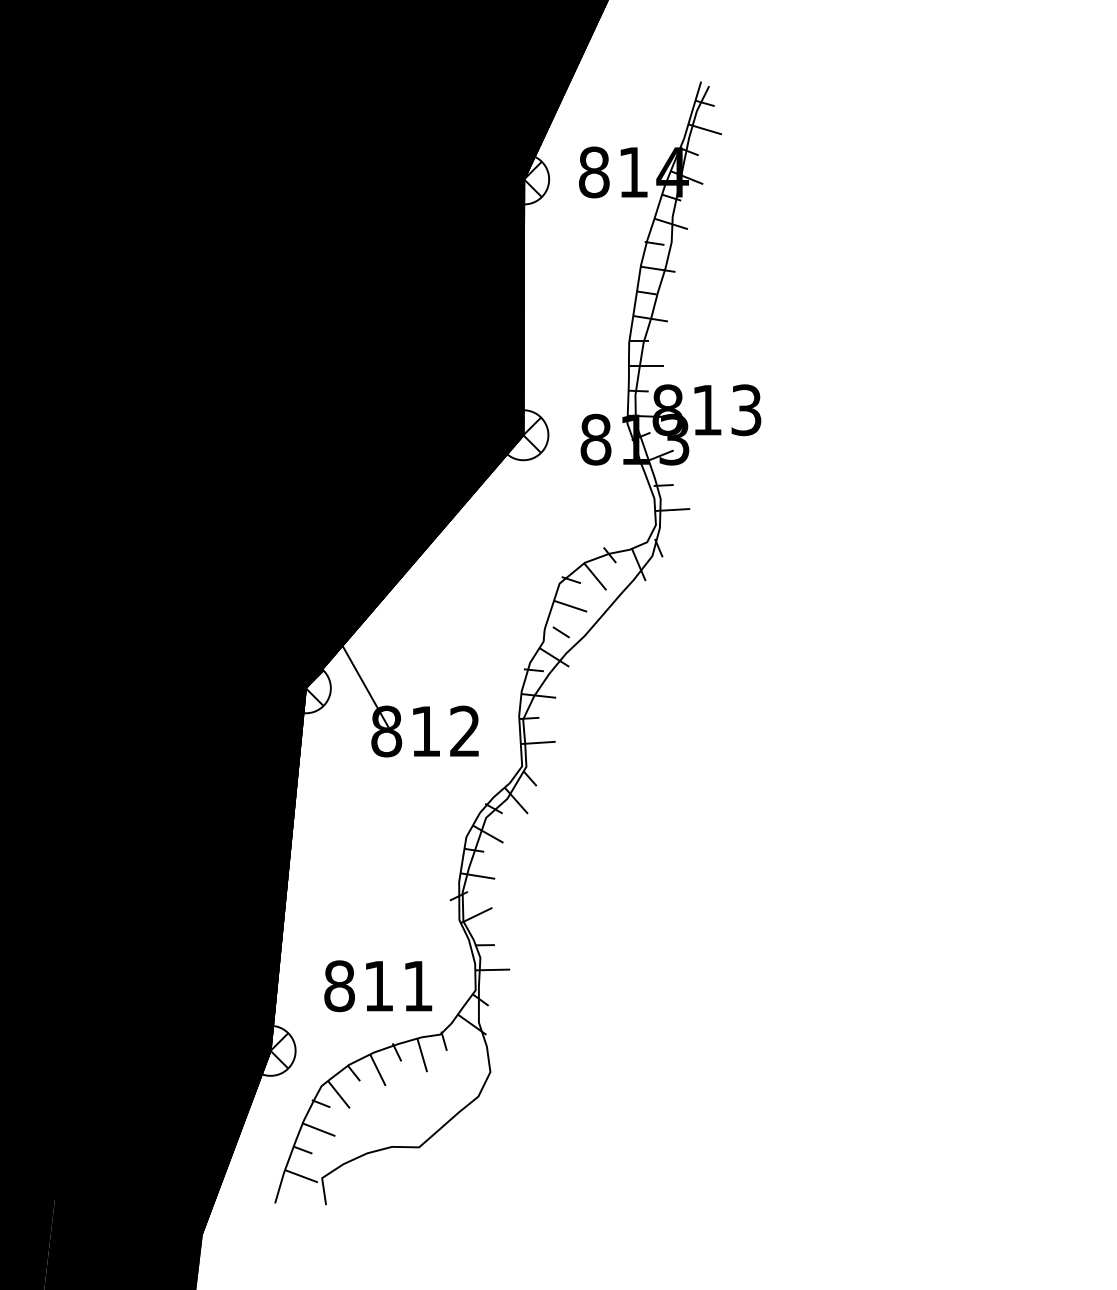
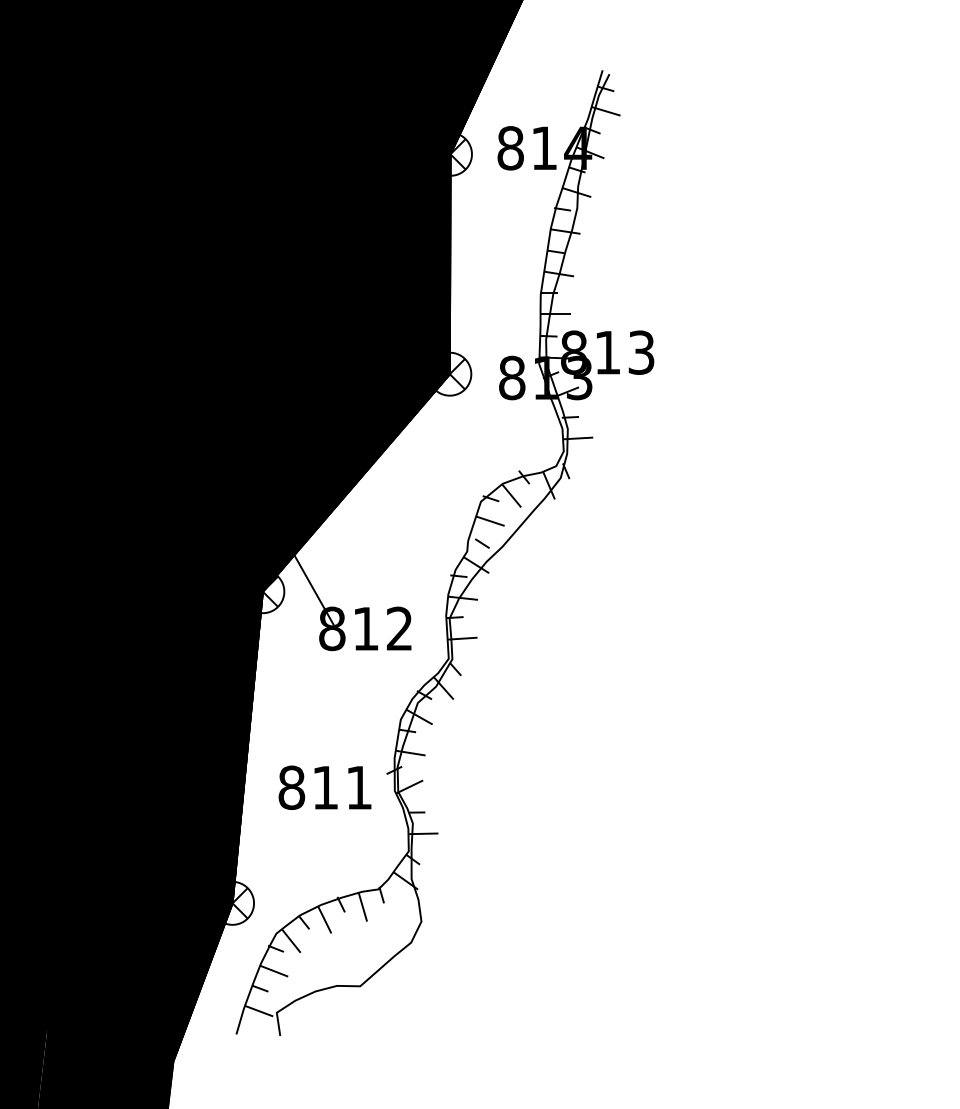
text: (377, 985) -> (324, 787), moved

